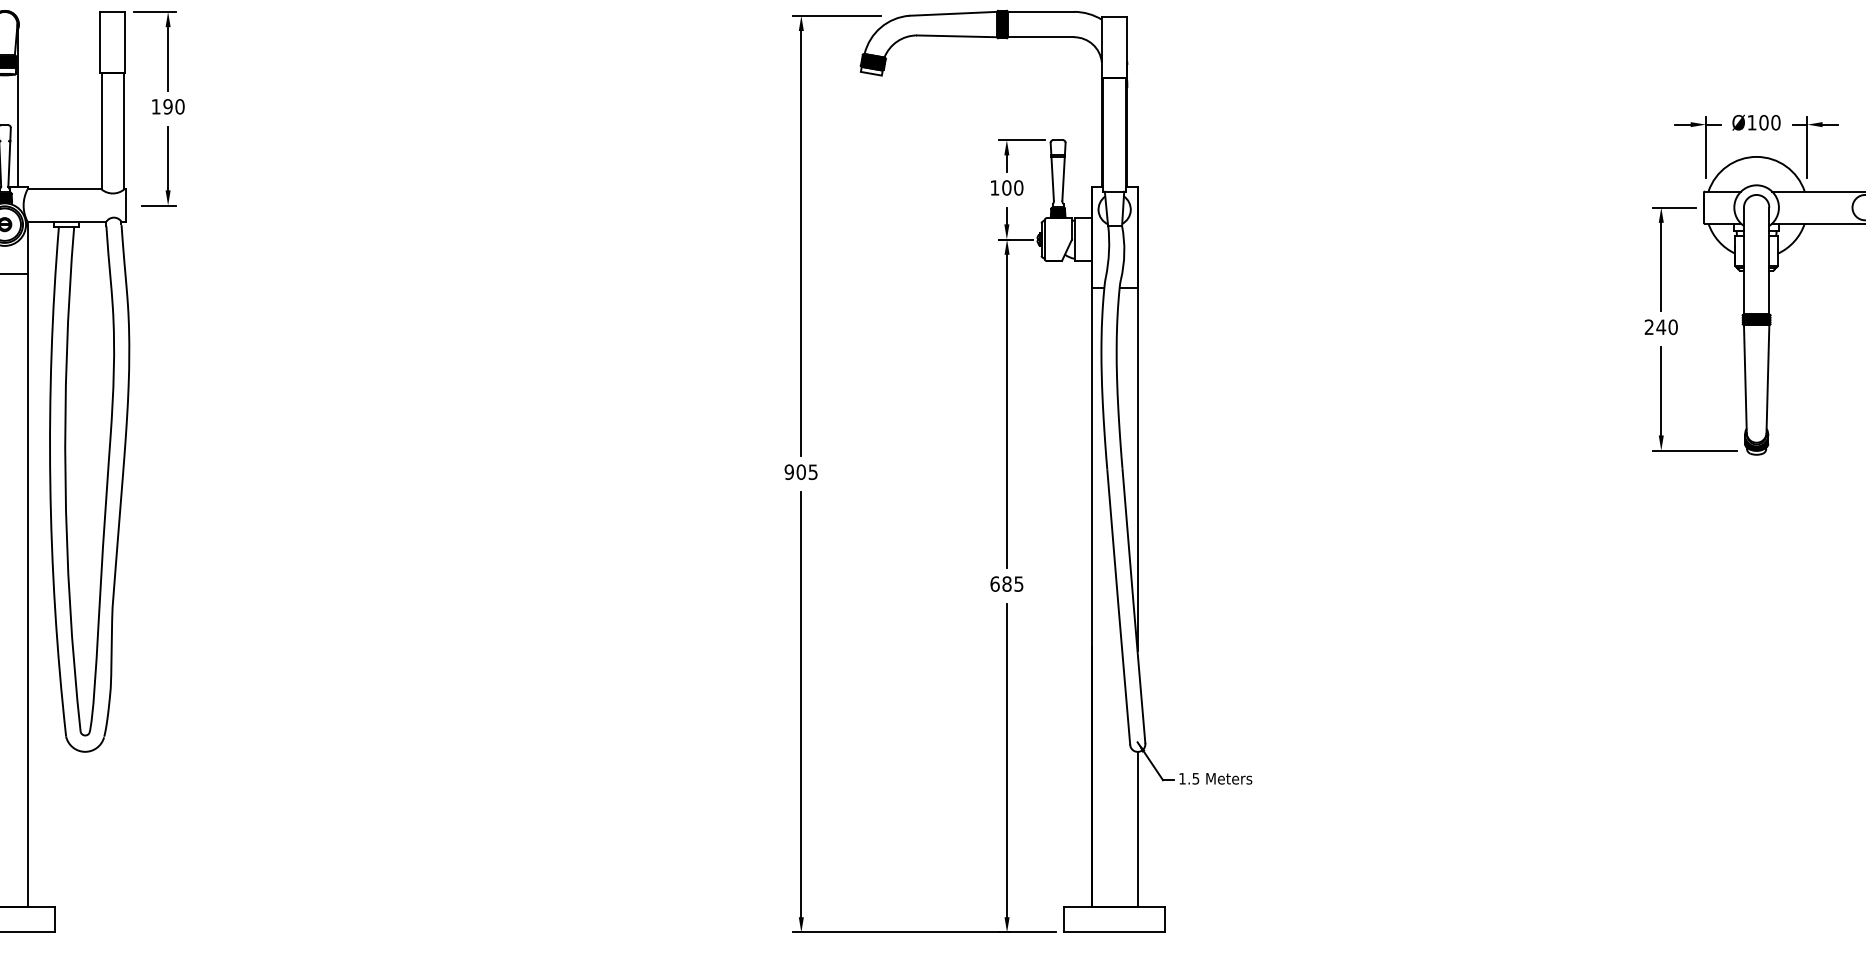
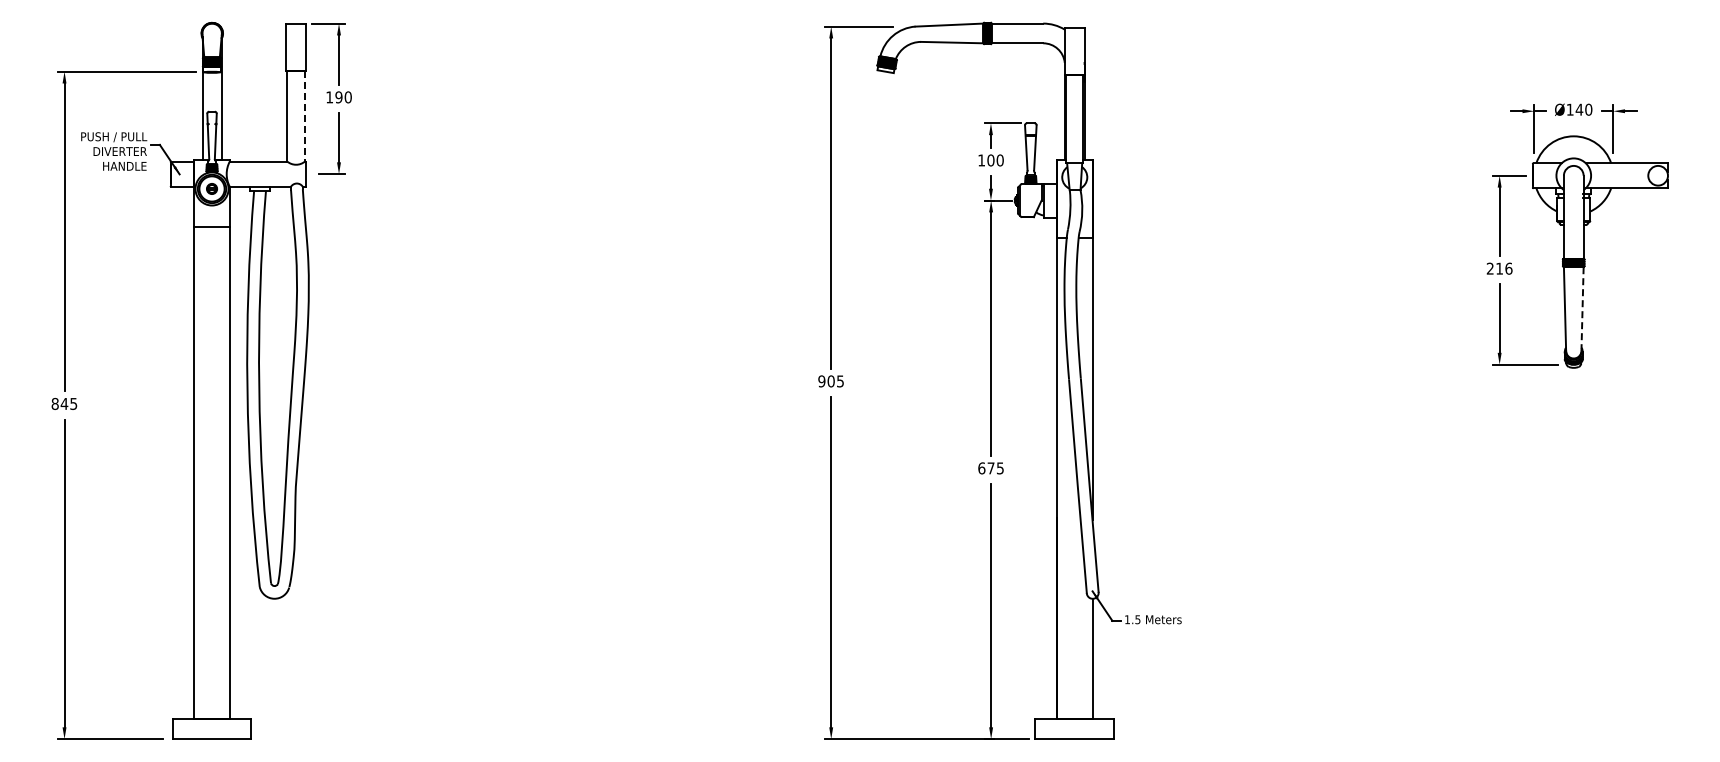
text: (1764, 122) -> (1579, 109), Ø100 -> Ø140
line: (123, 131) -> (304, 116), solid -> dashed
text: (1666, 326) -> (1503, 268), 240 -> 216
line: (1767, 379) -> (1582, 309), solid -> dashed
text: (1006, 584) -> (990, 468), 685 -> 675

